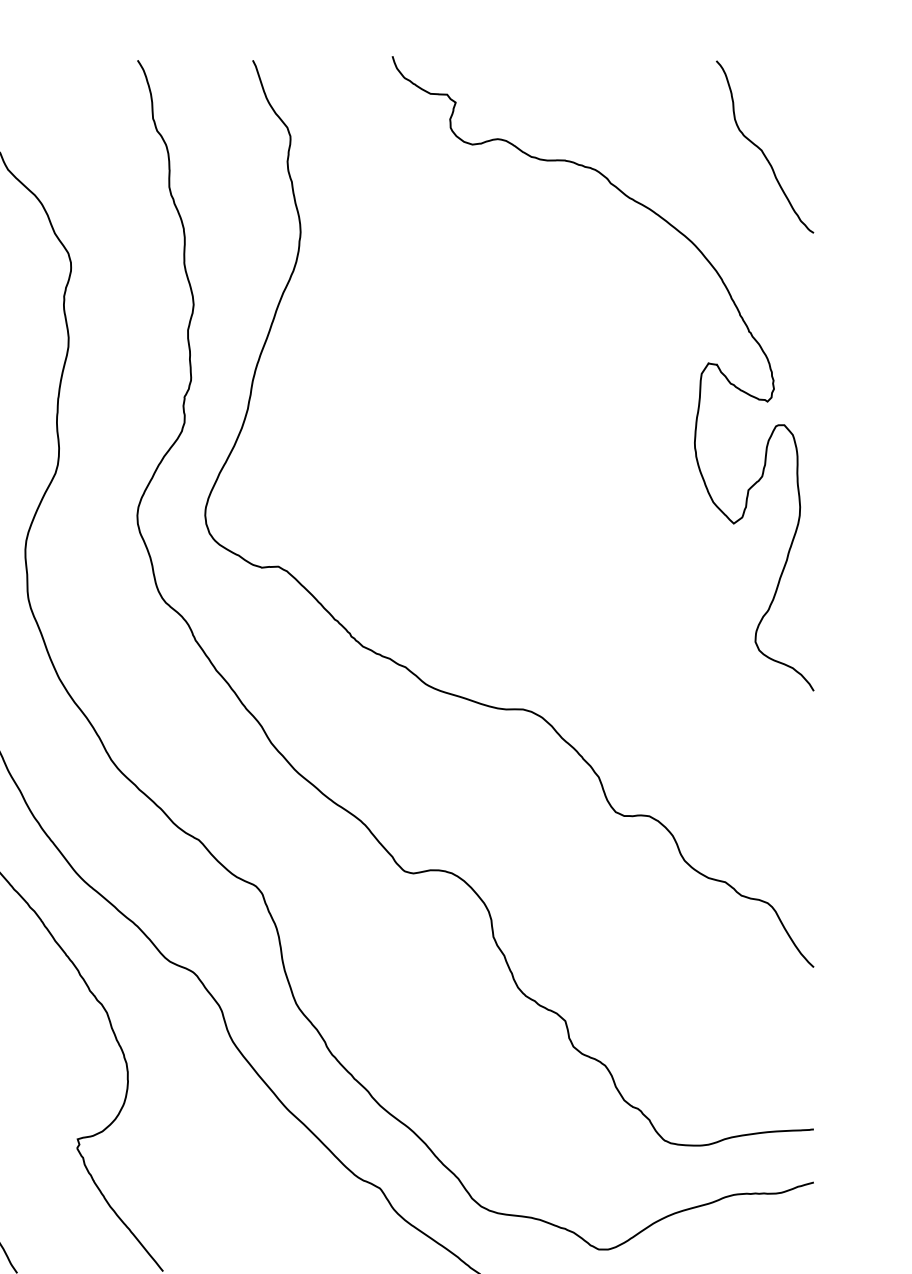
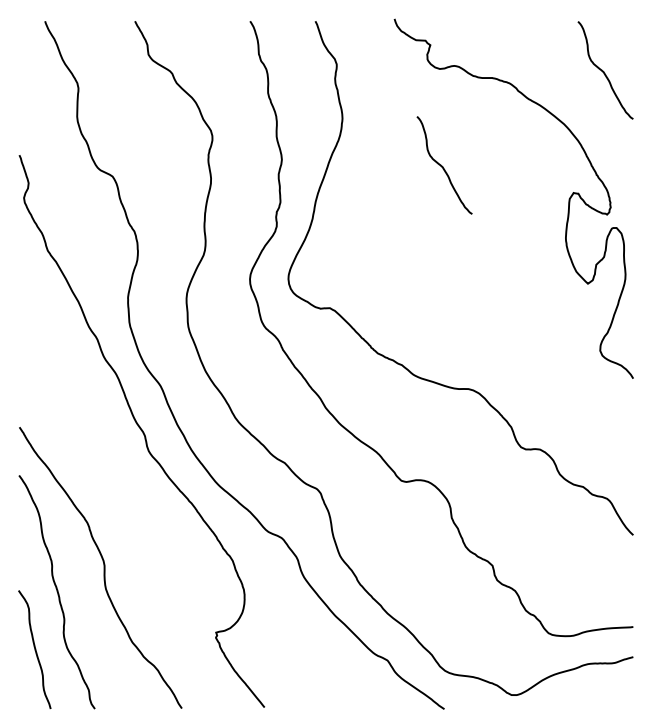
curve: (478, 316) -> (443, 166), added

